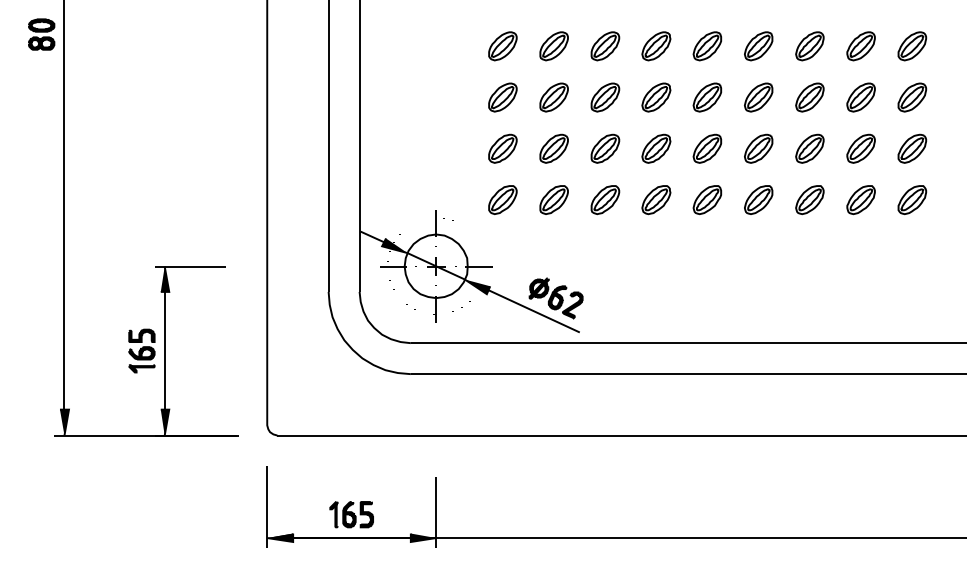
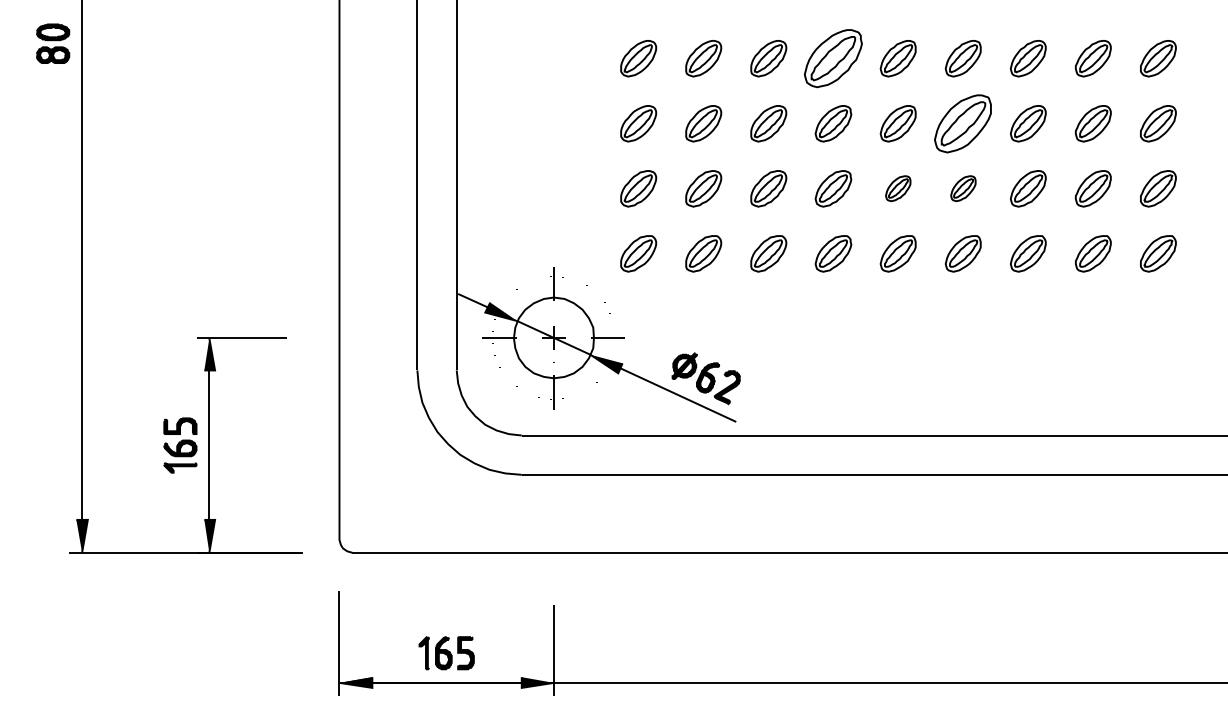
part: (656, 46) -> (833, 58), size x1.6
part: (758, 97) -> (963, 123), size x1.6
part: (707, 148) -> (898, 188), size x0.7
part: (758, 148) -> (963, 188), size x0.7

